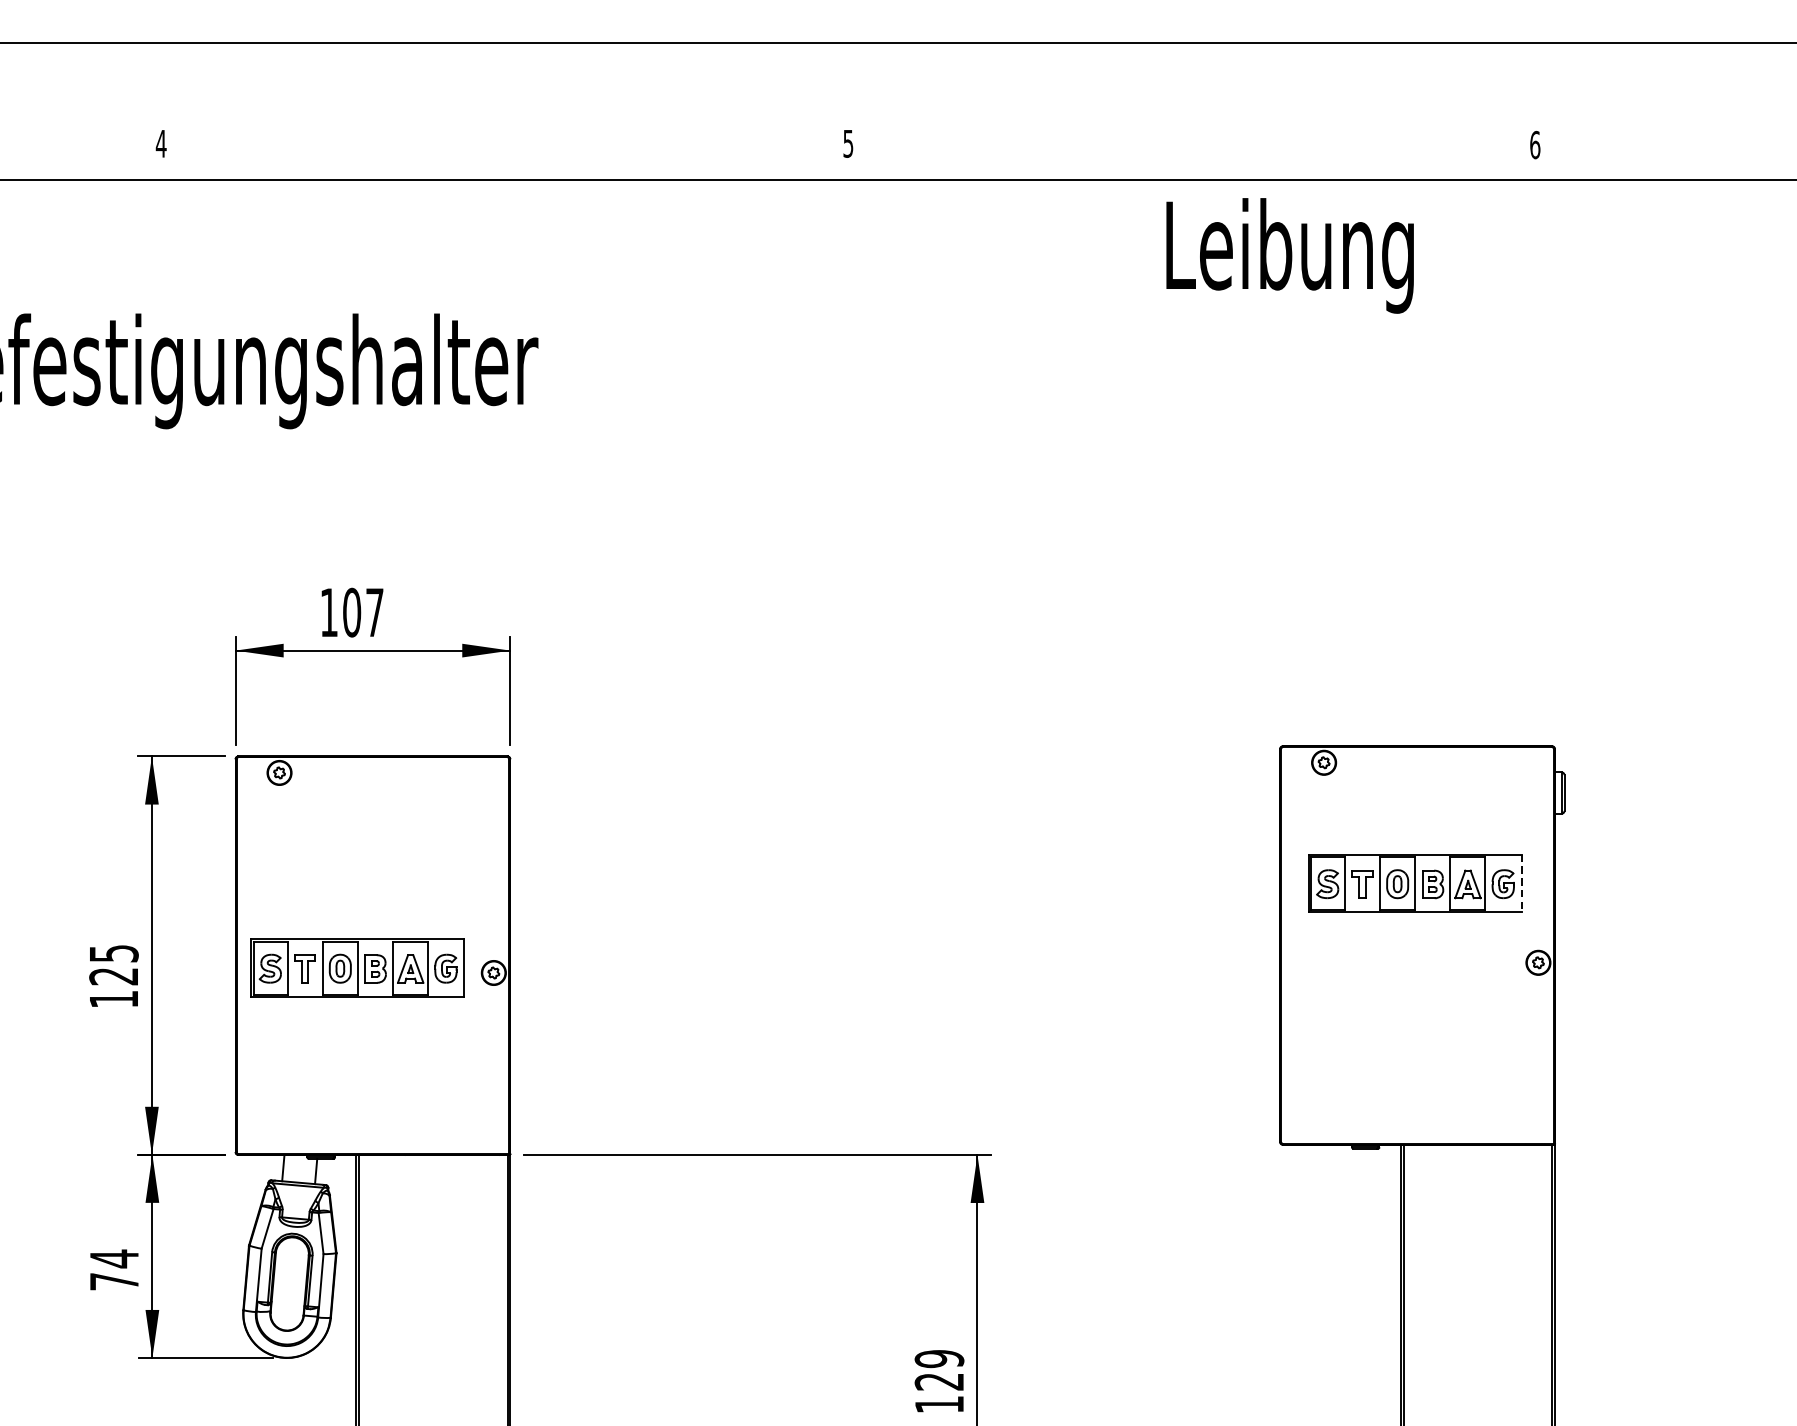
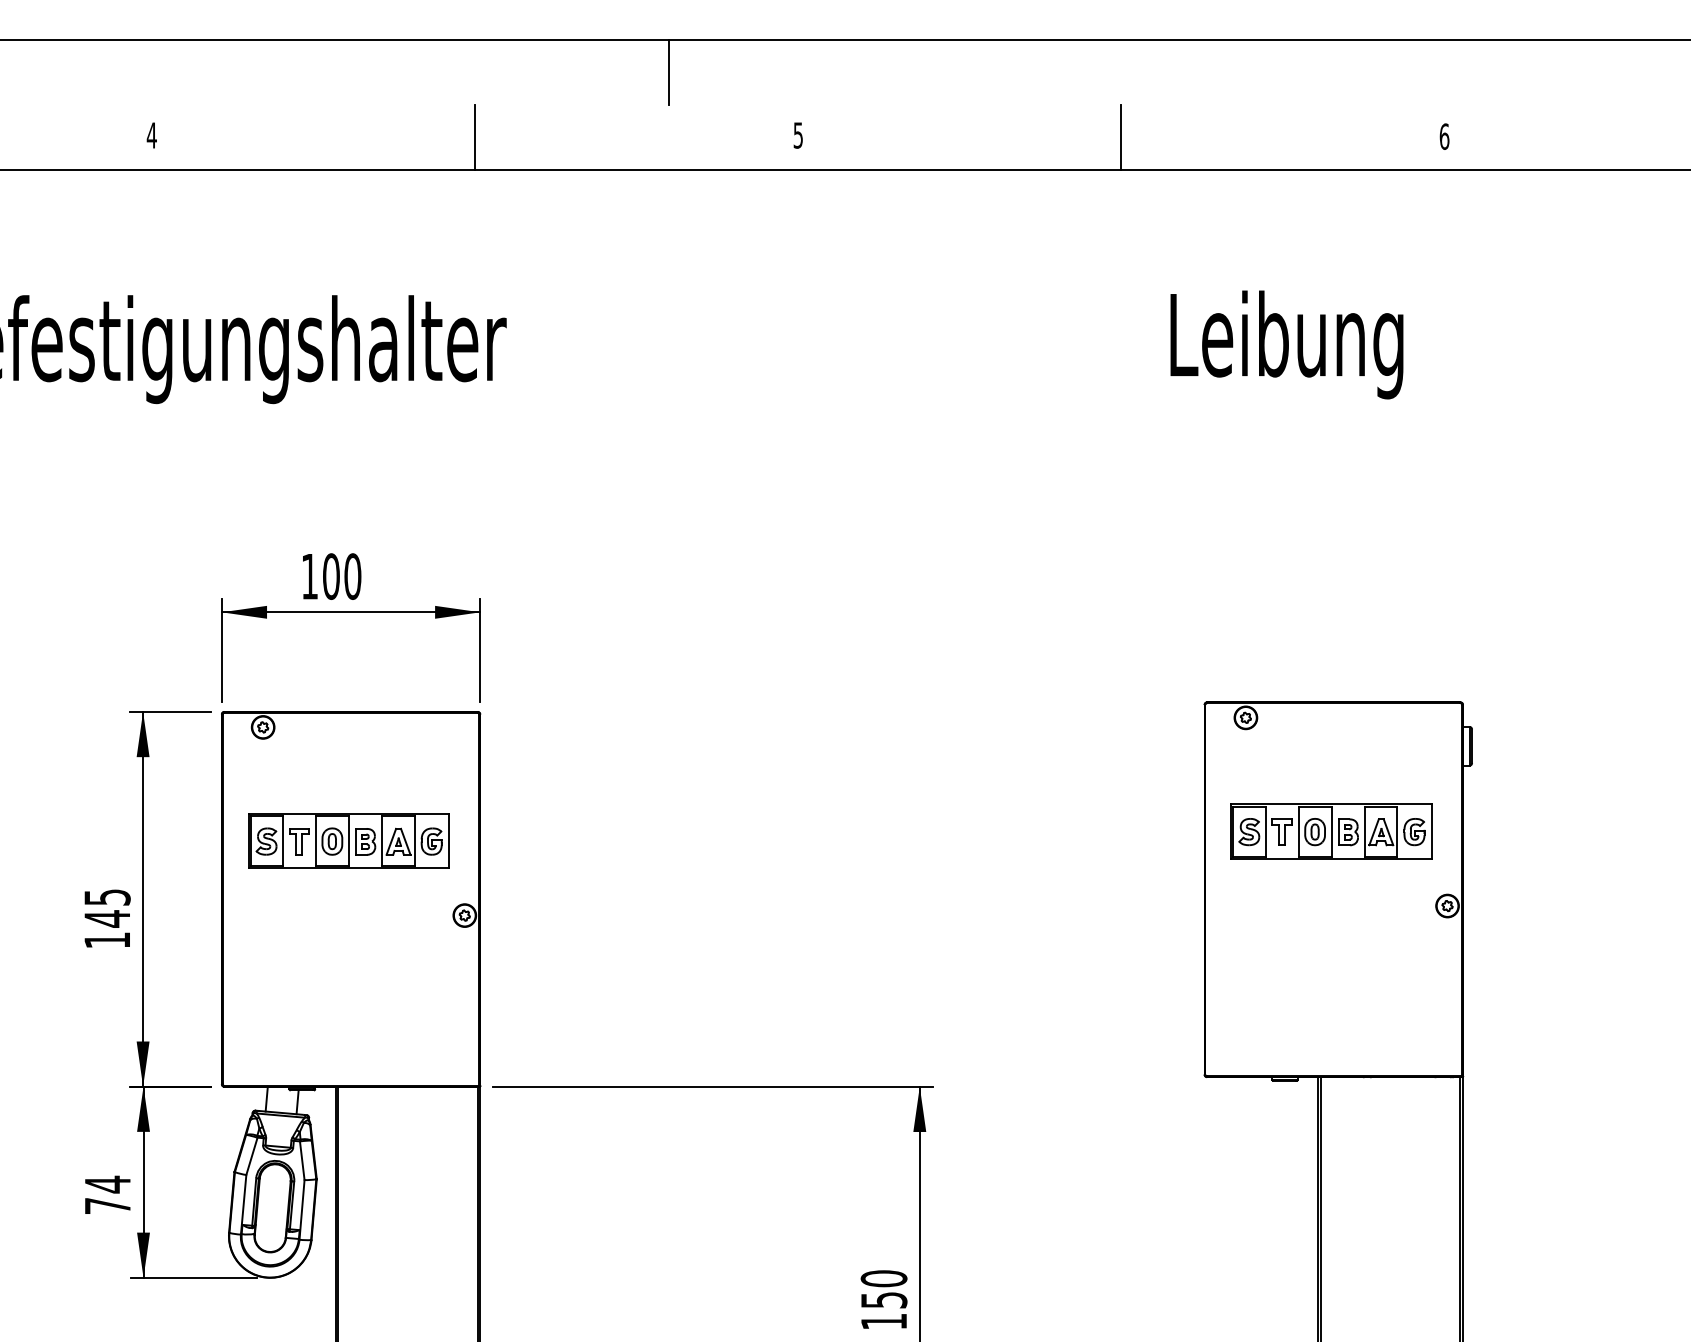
line: (710, 76) -> (668, 72), added
line: (504, 144) -> (474, 136), added
line: (1191, 144) -> (1121, 136), added
text: (1289, 255) -> (1286, 344), moved
text: (374, 612) -> (352, 576), 107 -> 100
line: (1521, 884) -> (1431, 832), dashed -> solid
part: (357, 967) -> (348, 840), moved
text: (113, 976) -> (106, 918), 125 -> 145
text: (938, 1370) -> (883, 1289), 129 -> 150

